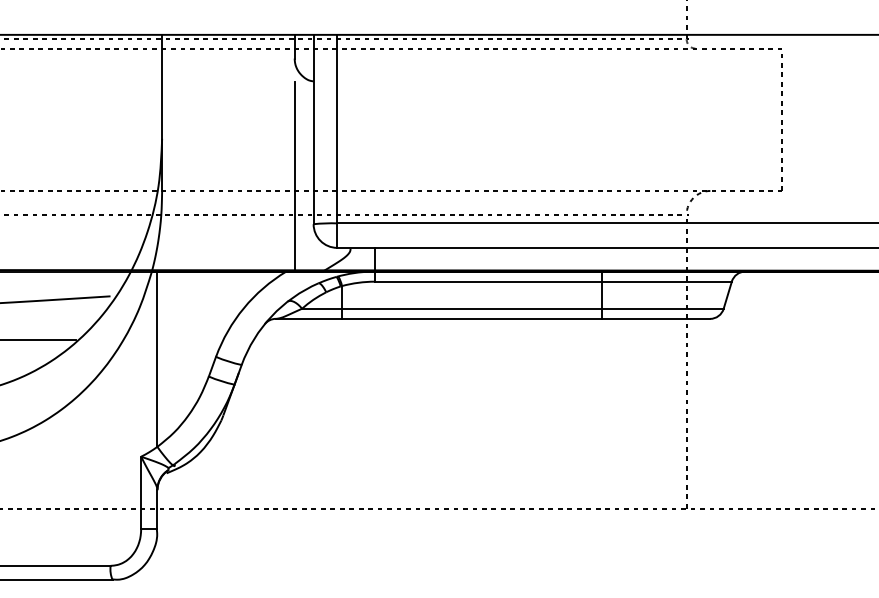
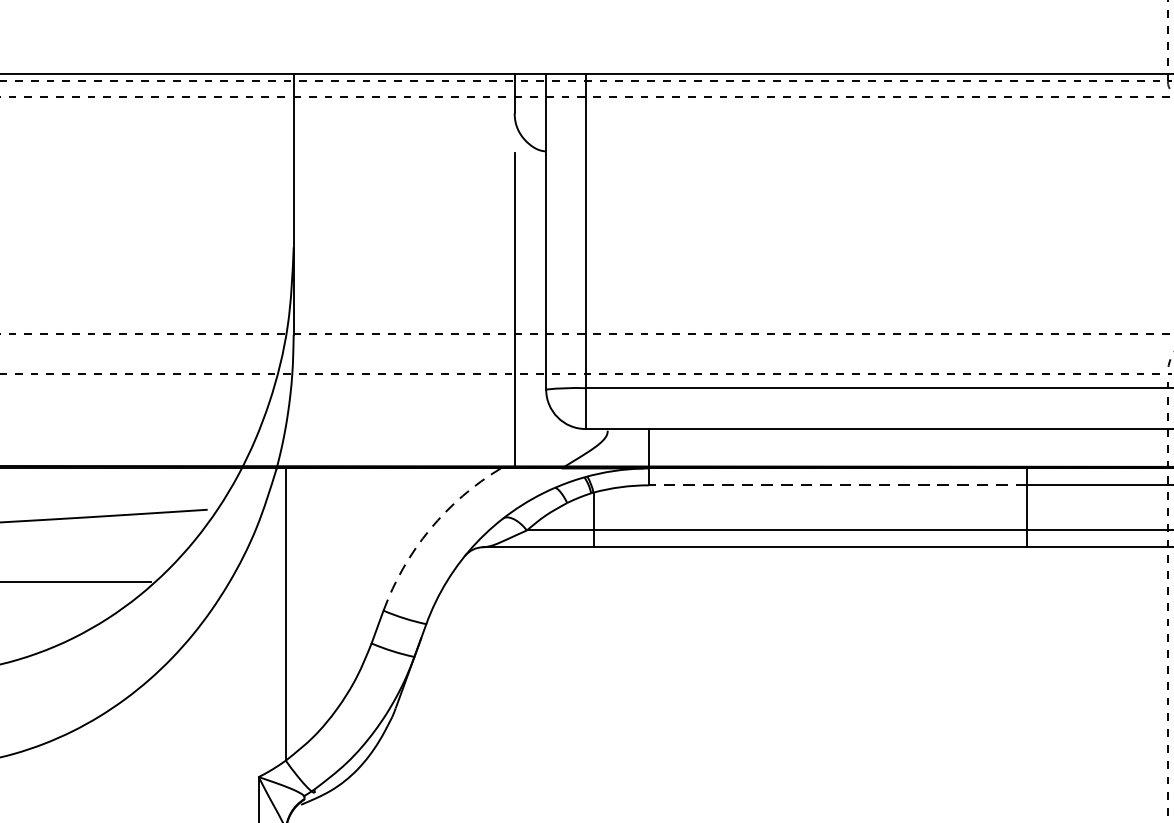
line: (488, 281) -> (837, 485), solid -> dashed
arc: (243, 308) -> (429, 530), solid -> dashed

